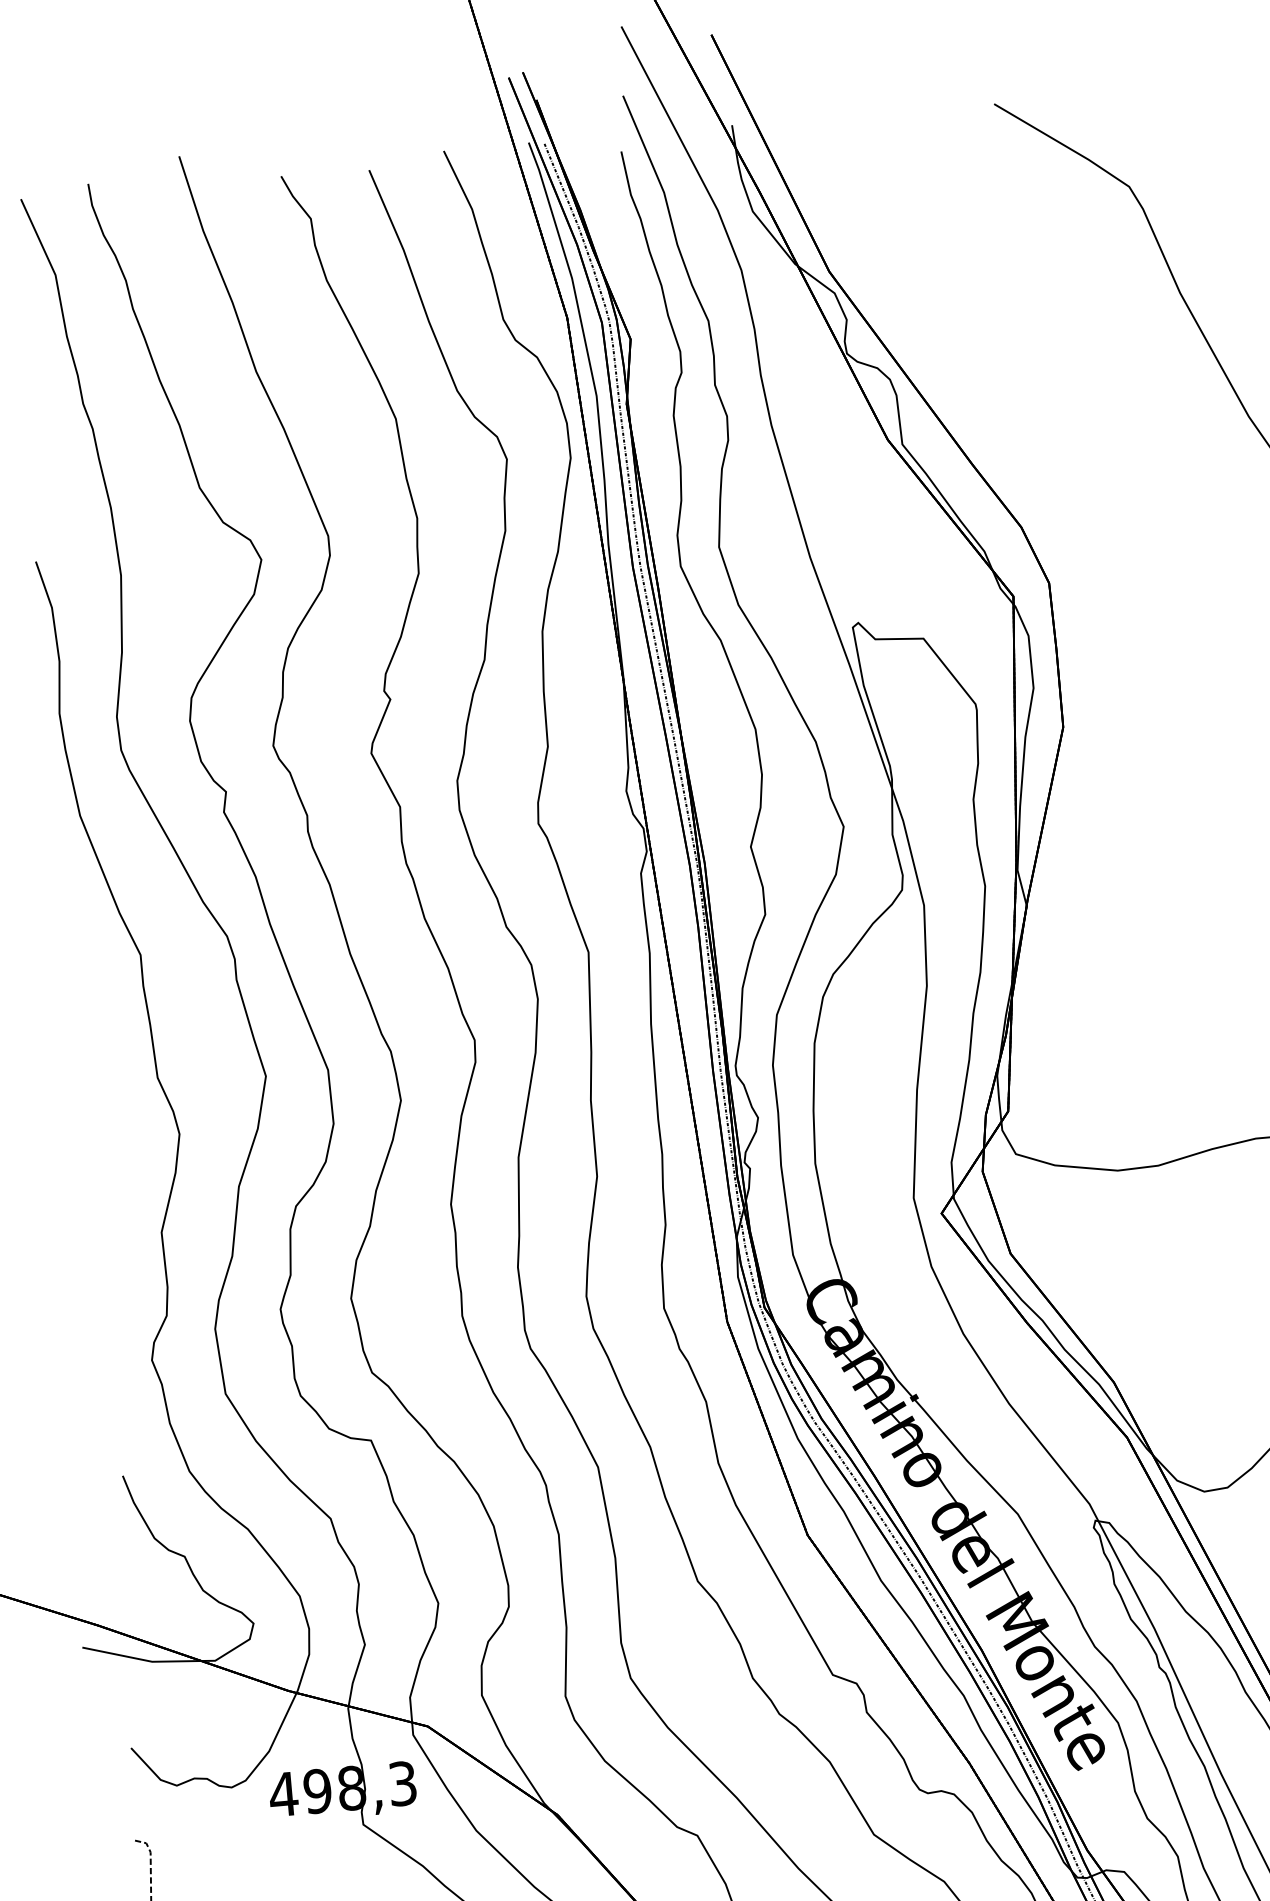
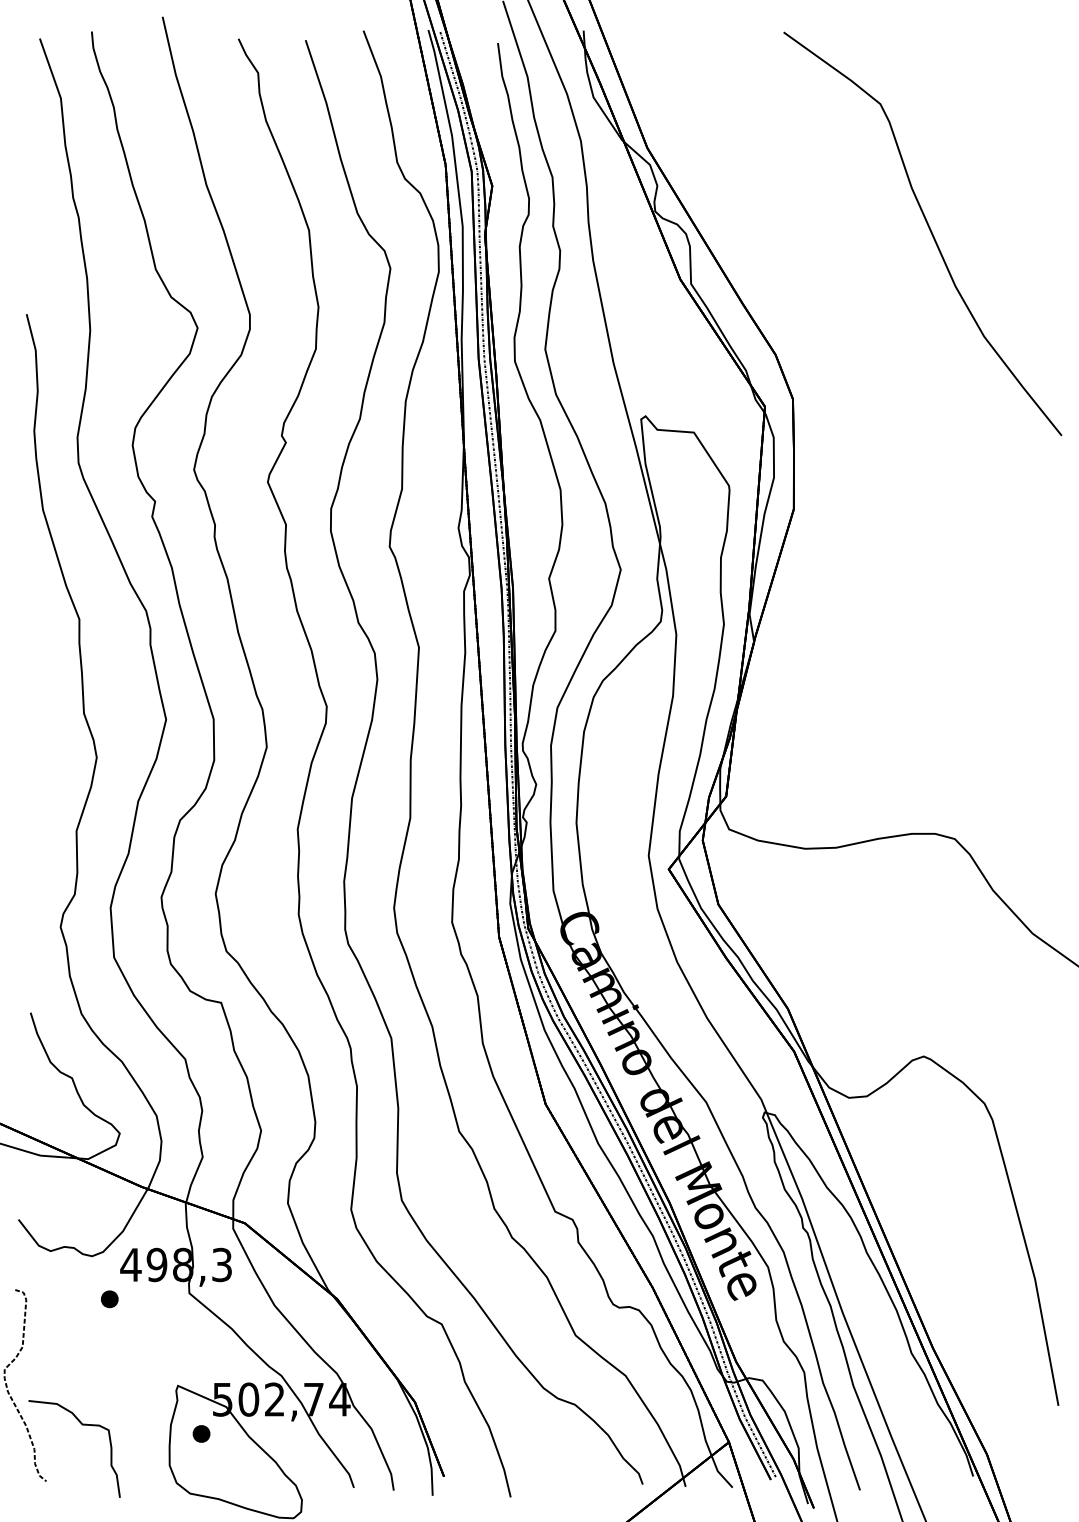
part: (259, 1842) -> (109, 1299), added

